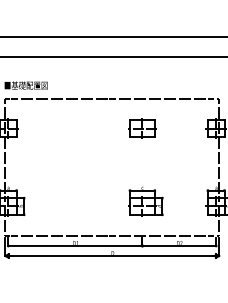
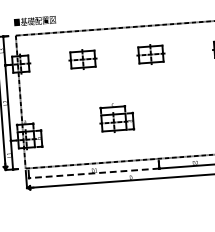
part: (72, 128) -> (83, 59), added
part: (145, 201) -> (116, 117), moved
line: (74, 245) -> (93, 172), solid -> dashed

